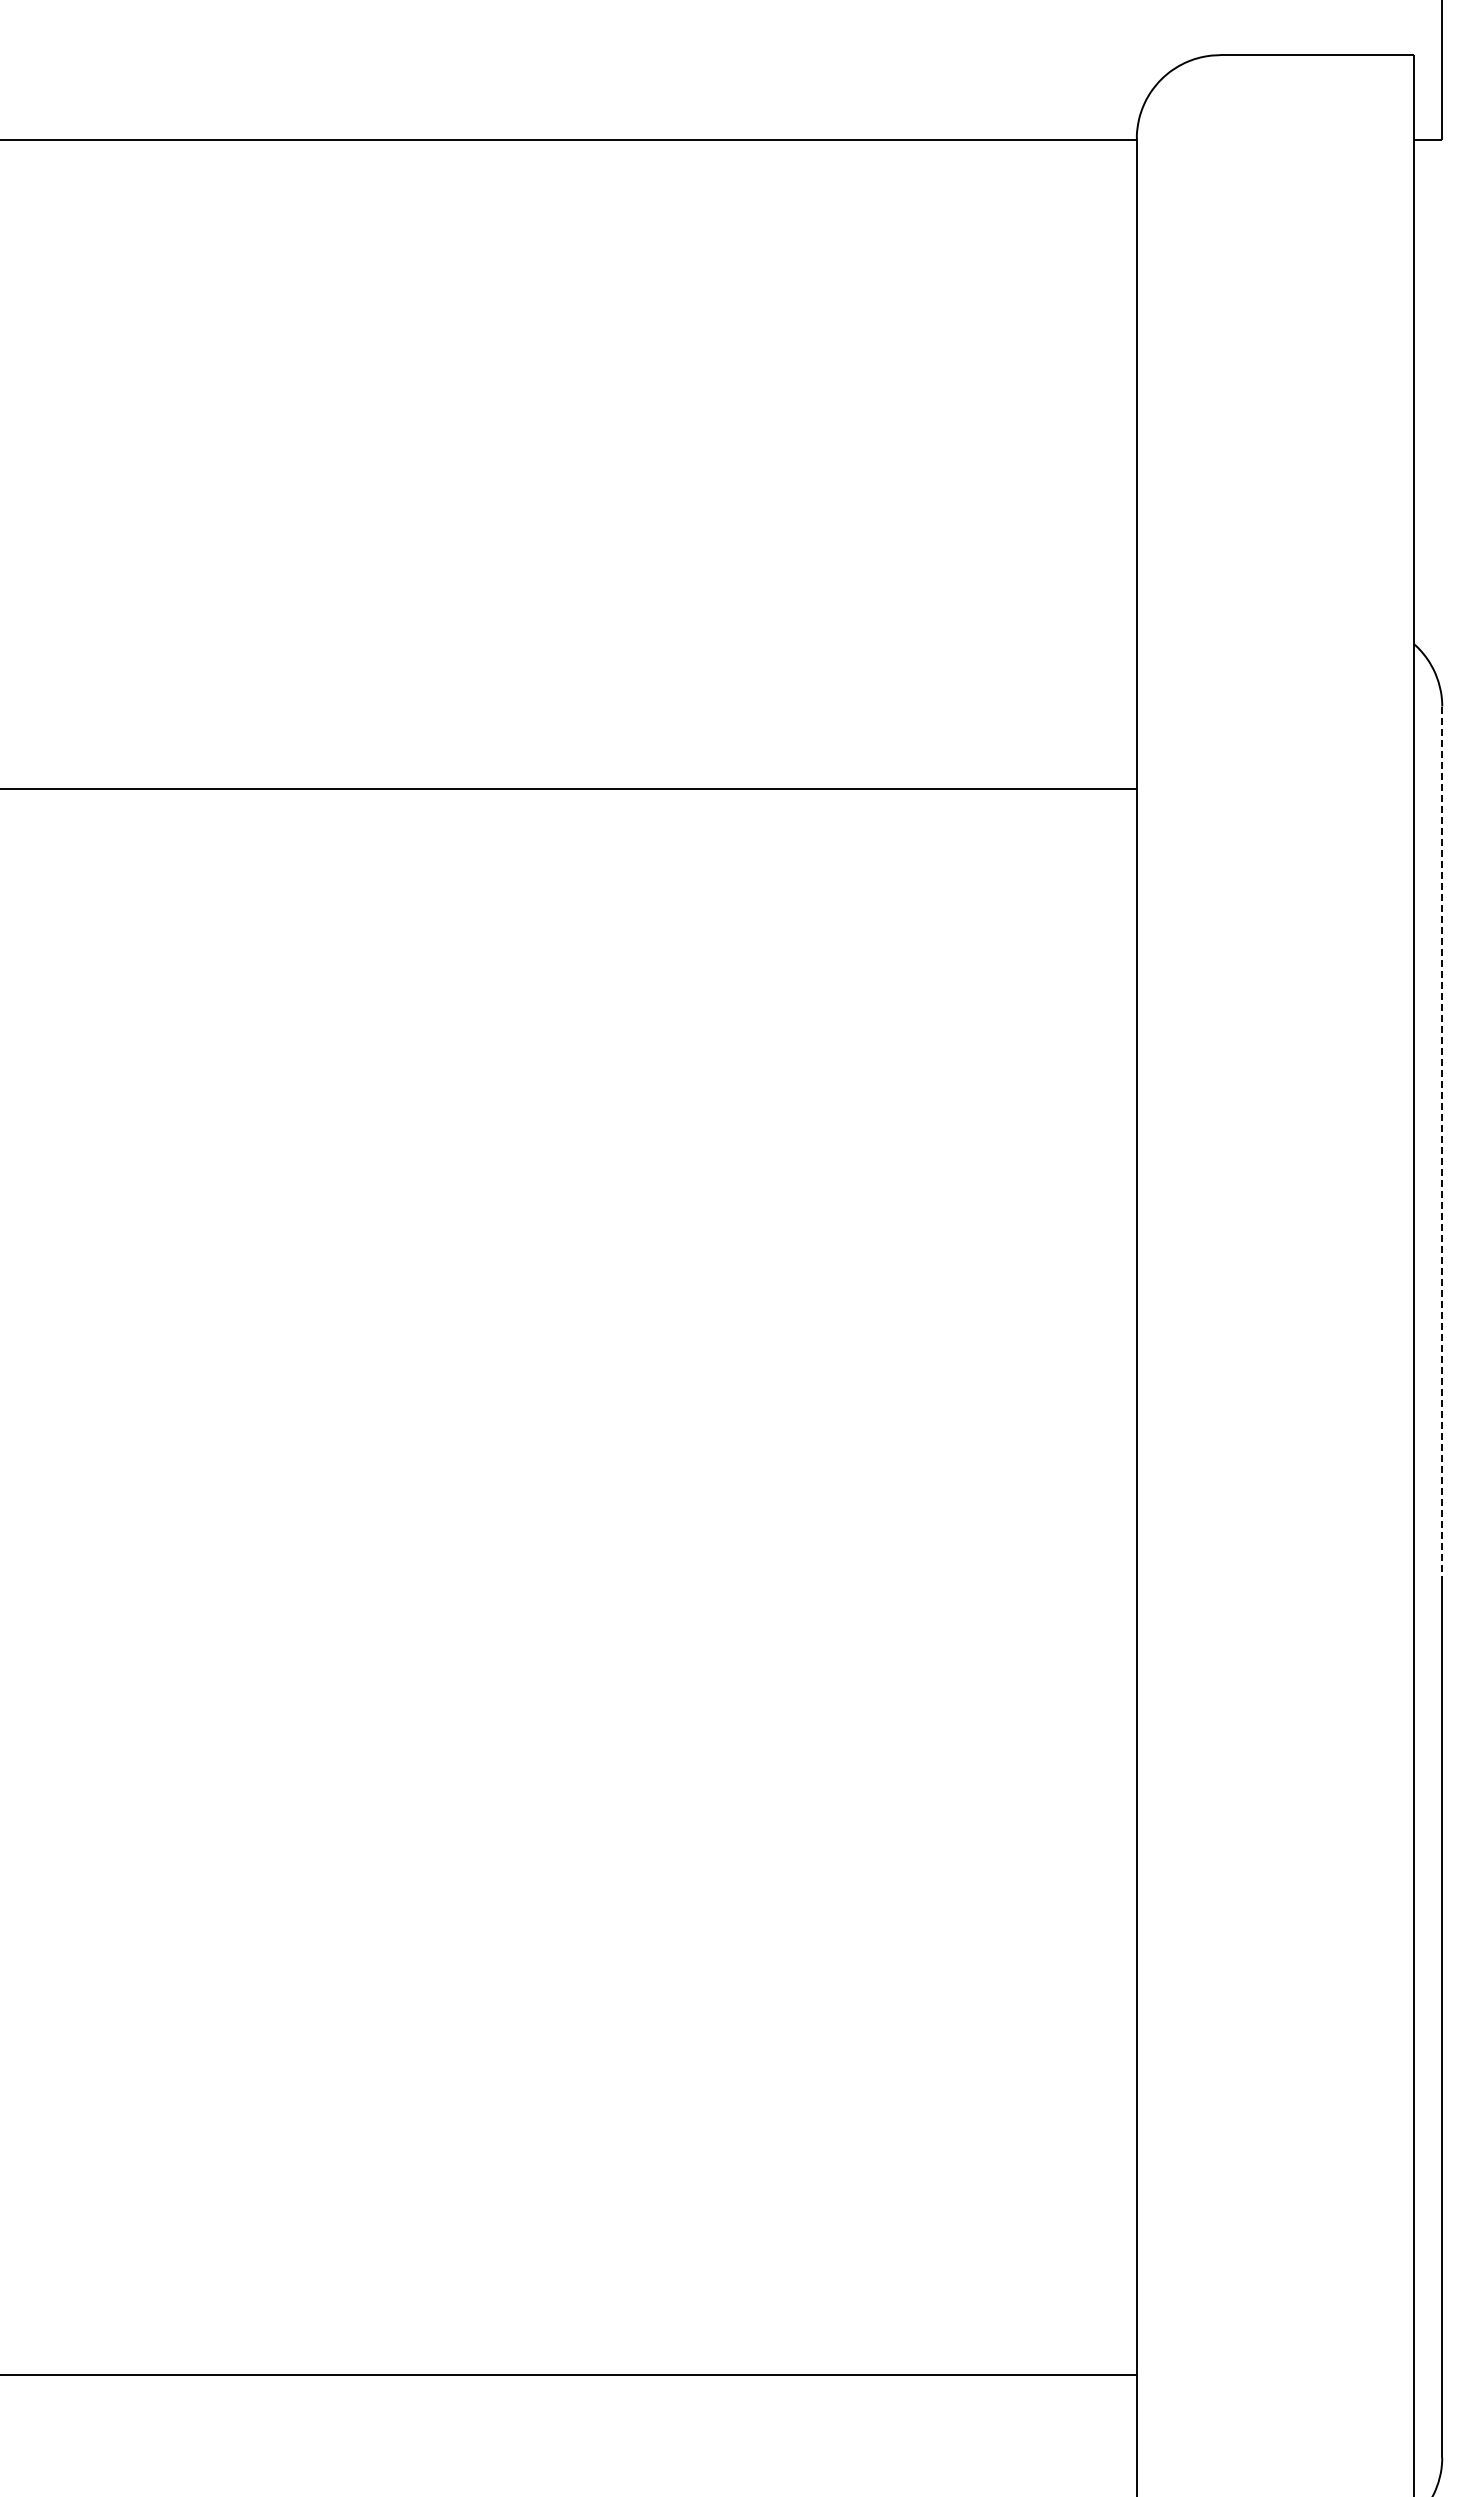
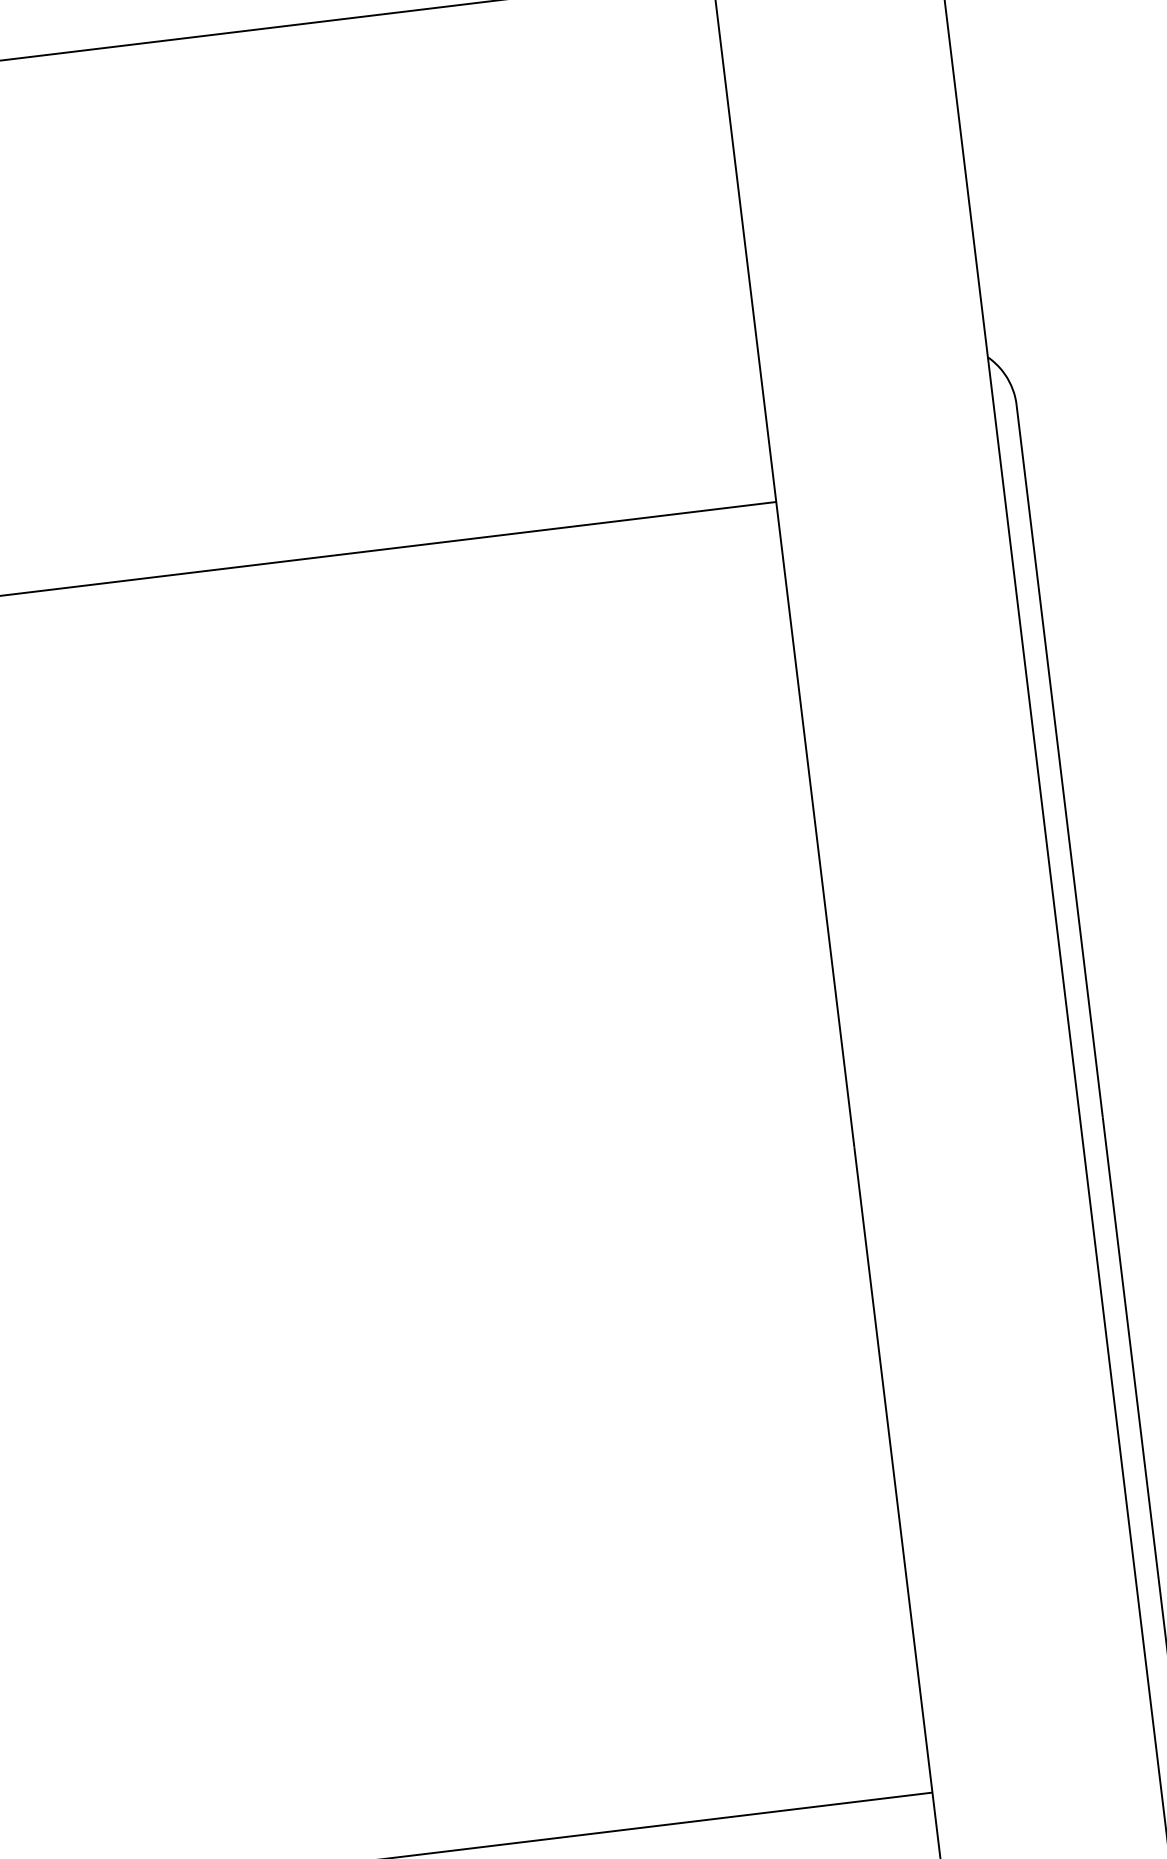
line: (1442, 1144) -> (1059, 761), dashed -> solid

